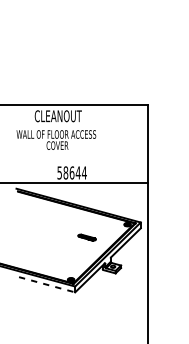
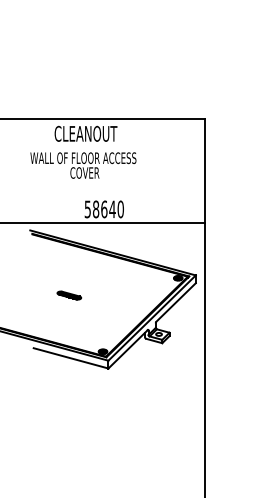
text: (84, 173) -> (120, 209), 58644 -> 58640
part: (87, 237) -> (69, 295), moved
line: (47, 284) -> (71, 358), dashed -> solid

